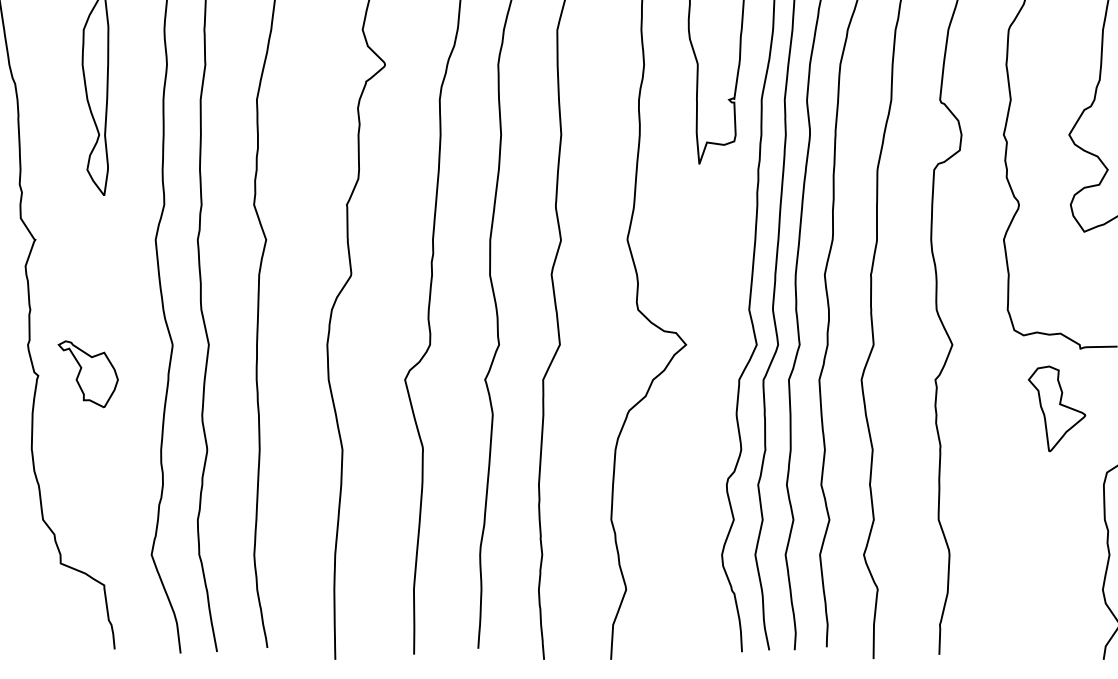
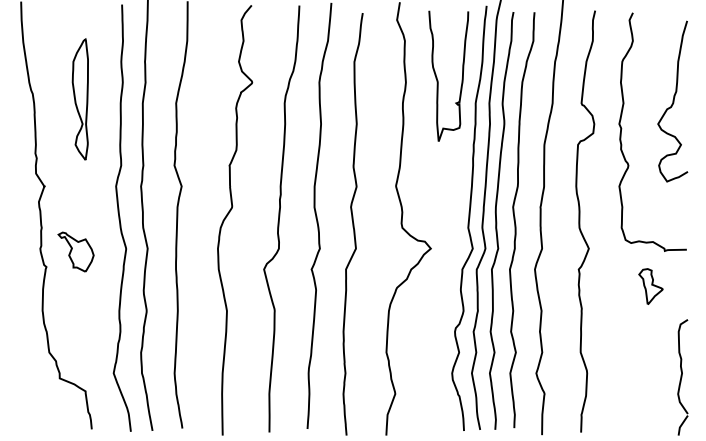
part: (87, 373) -> (75, 251), moved
part: (1056, 408) -> (650, 286), size x0.7

